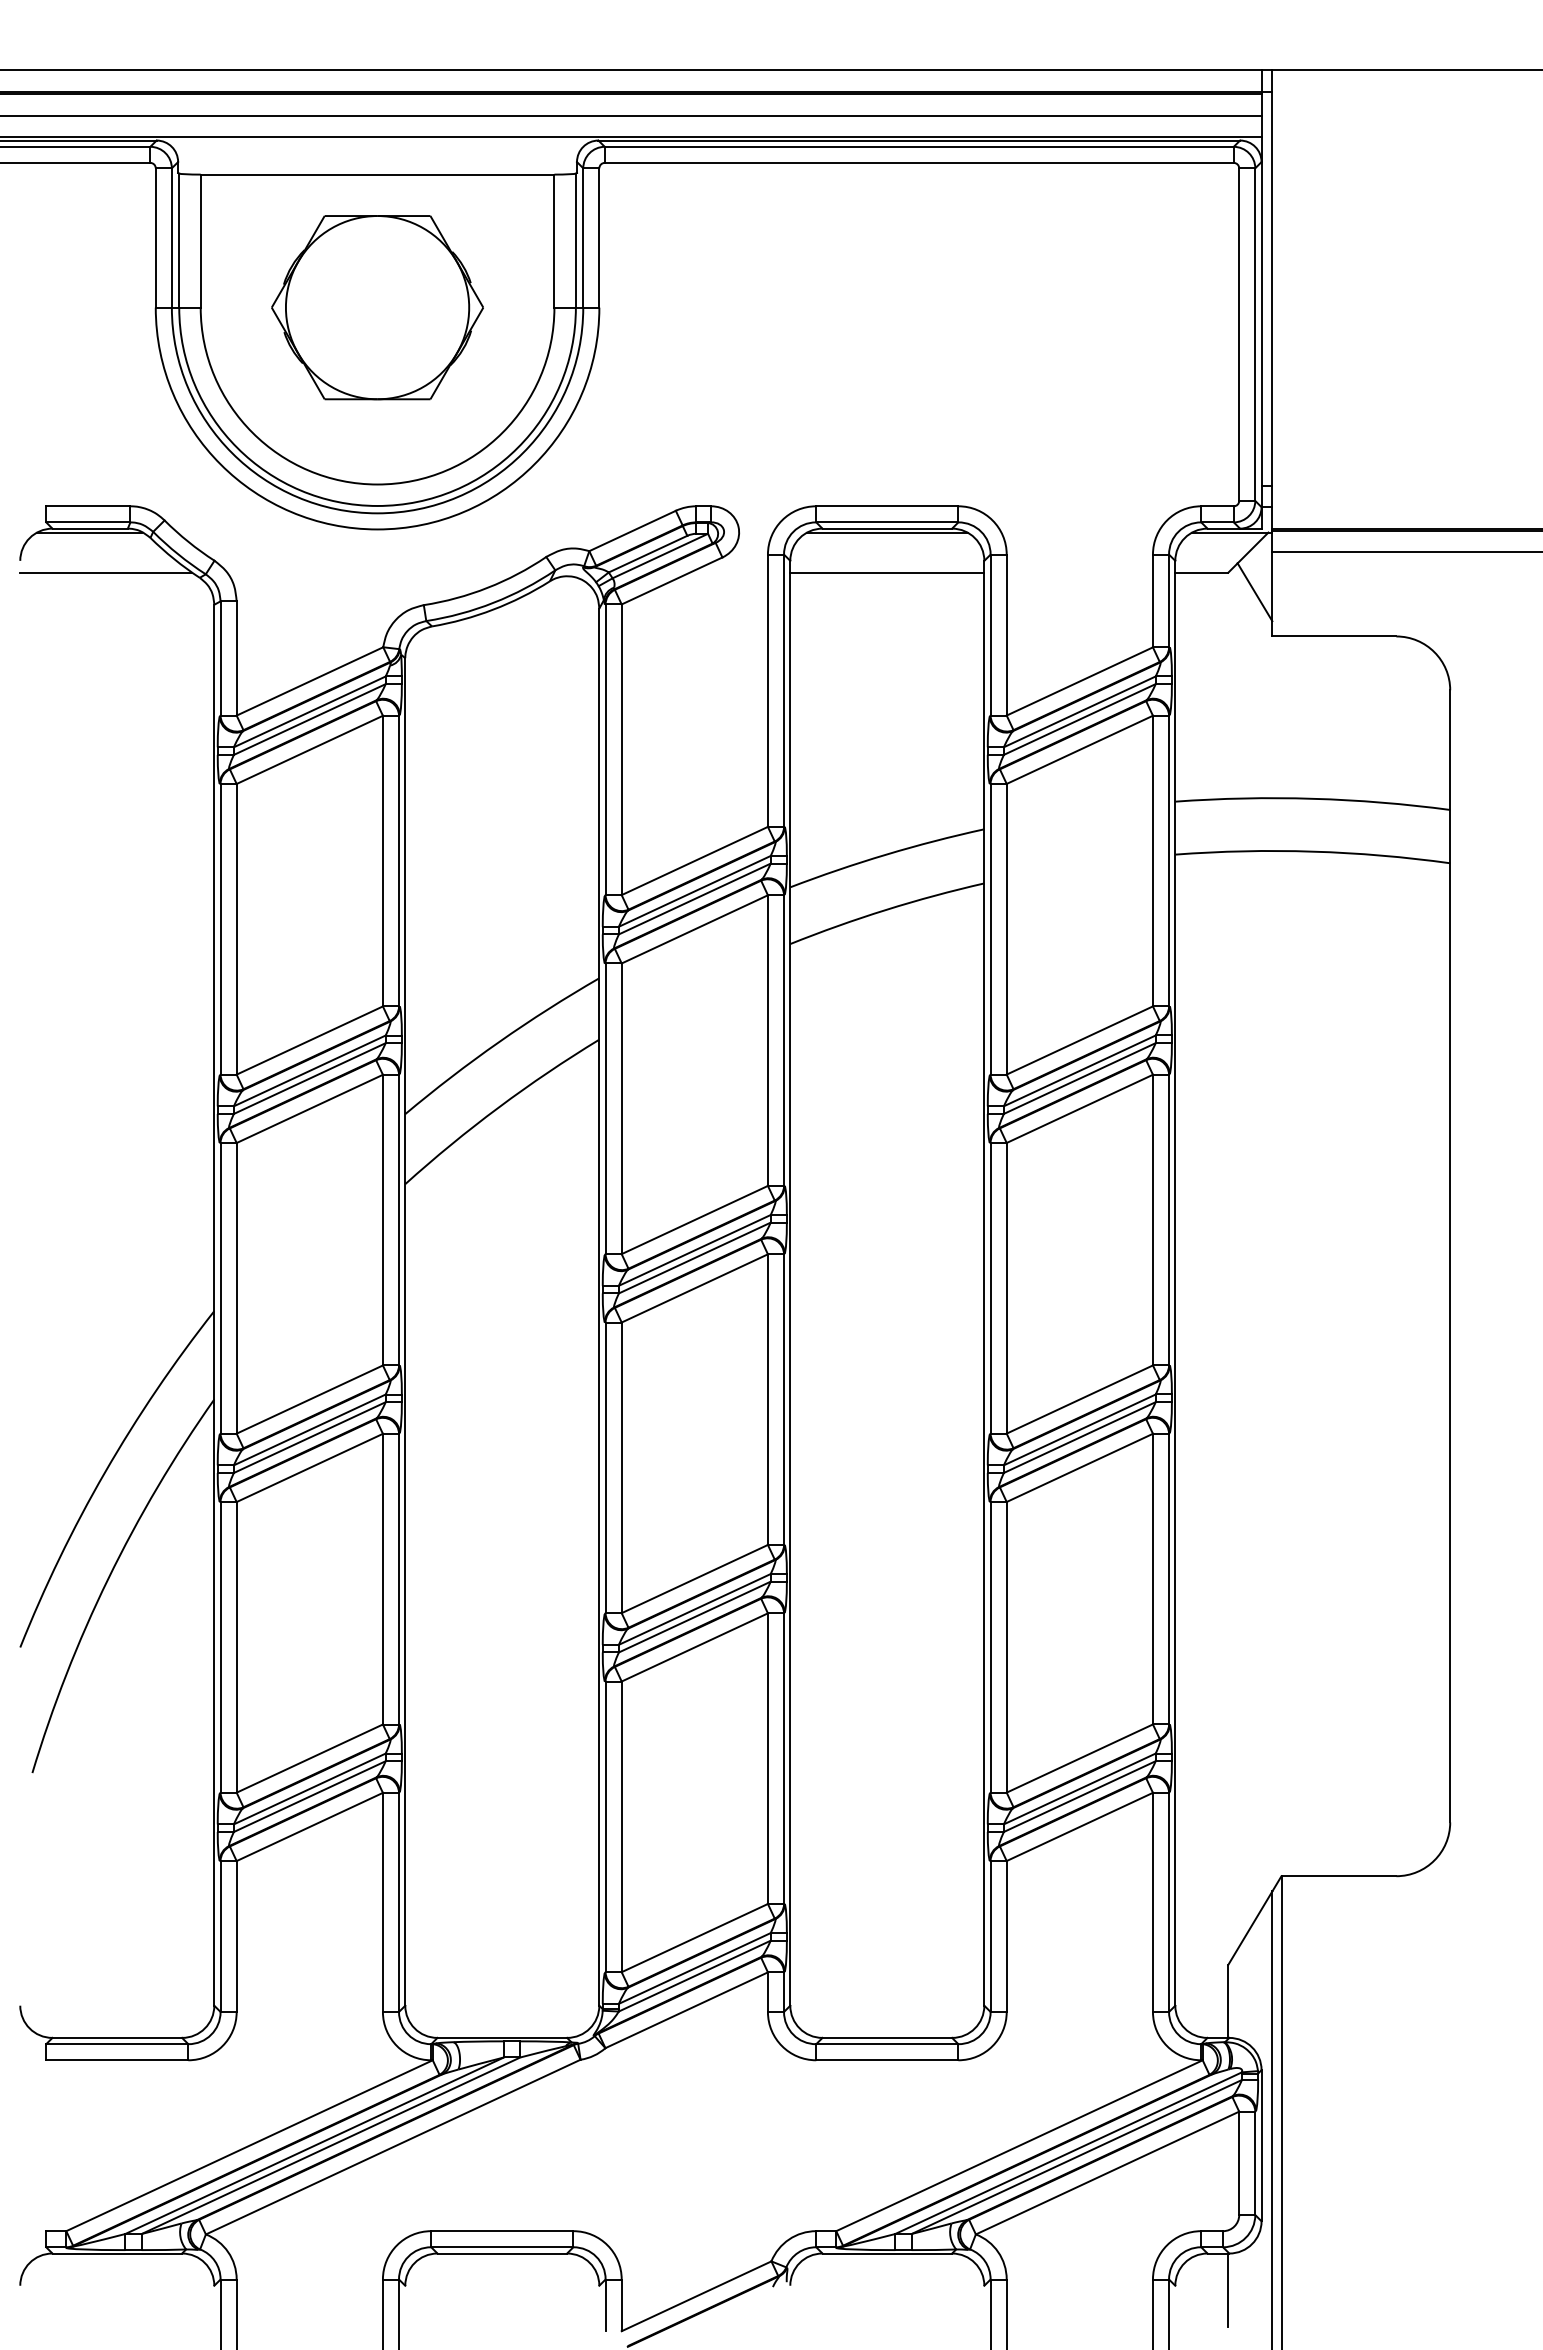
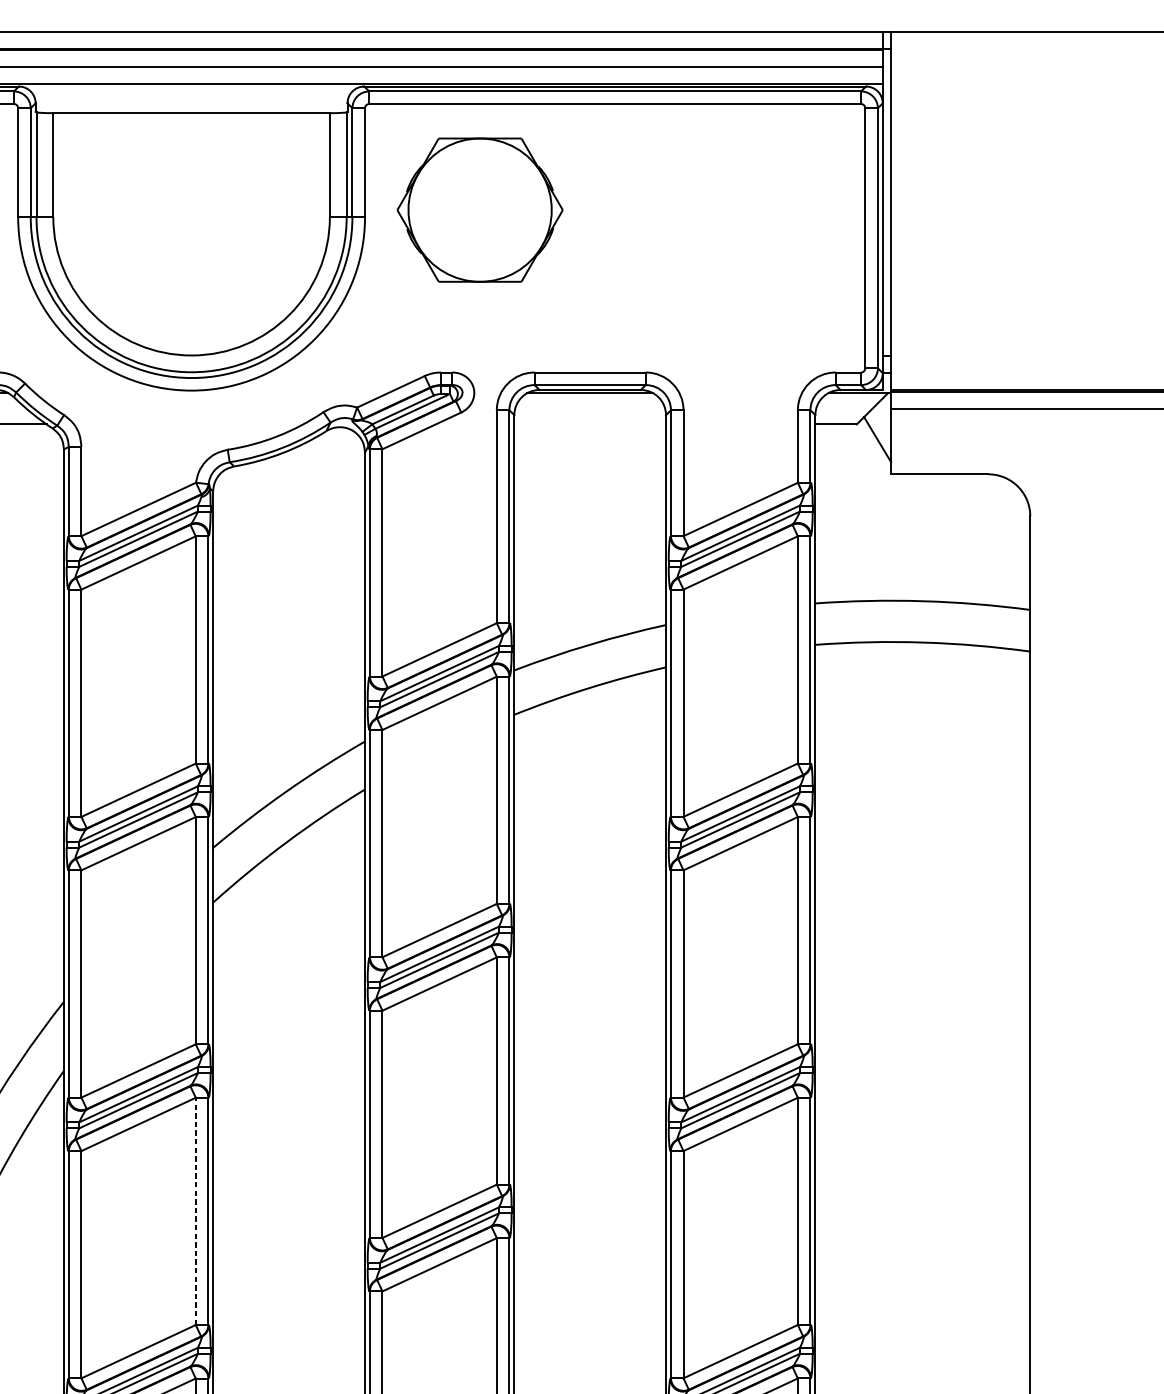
part: (377, 307) -> (480, 210), moved
line: (887, 572) -> (590, 424), removed
line: (382, 1578) -> (195, 1210), solid -> dashed

